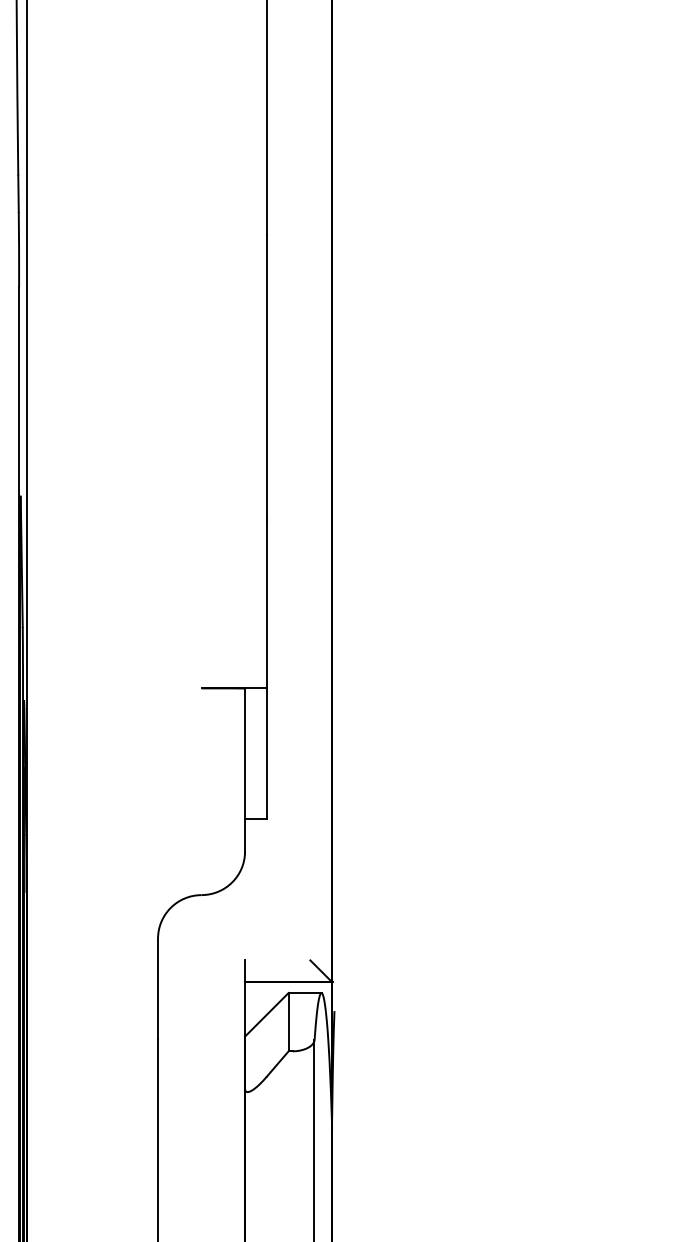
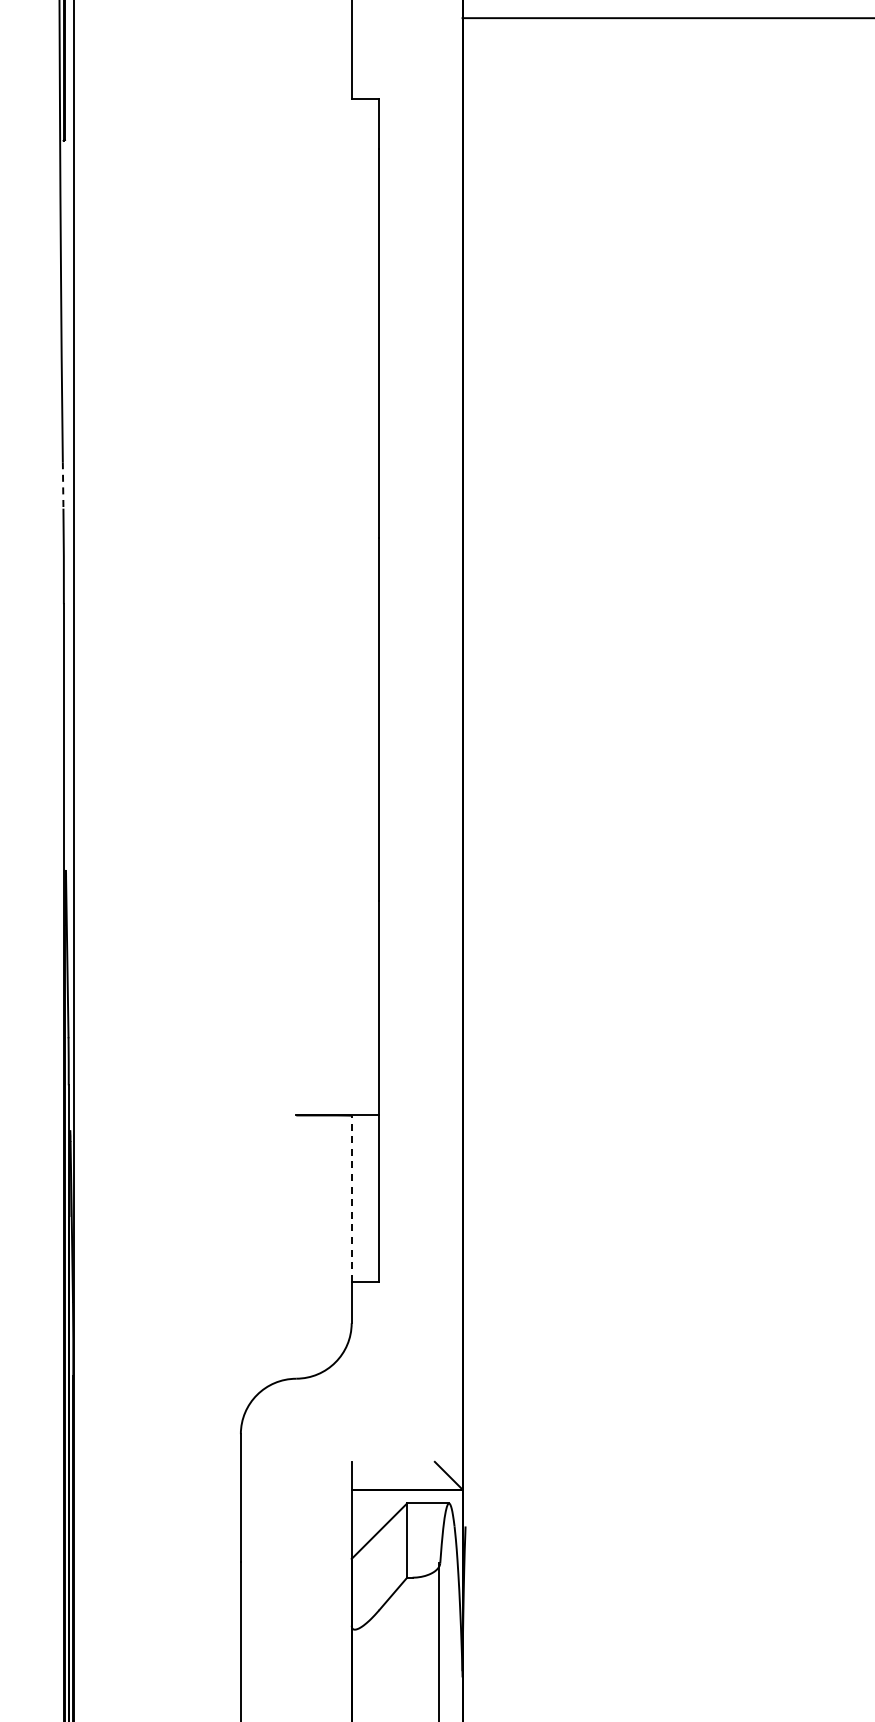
line: (18, 193) -> (63, 485), solid -> dashed
line: (244, 753) -> (351, 1198), solid -> dashed

